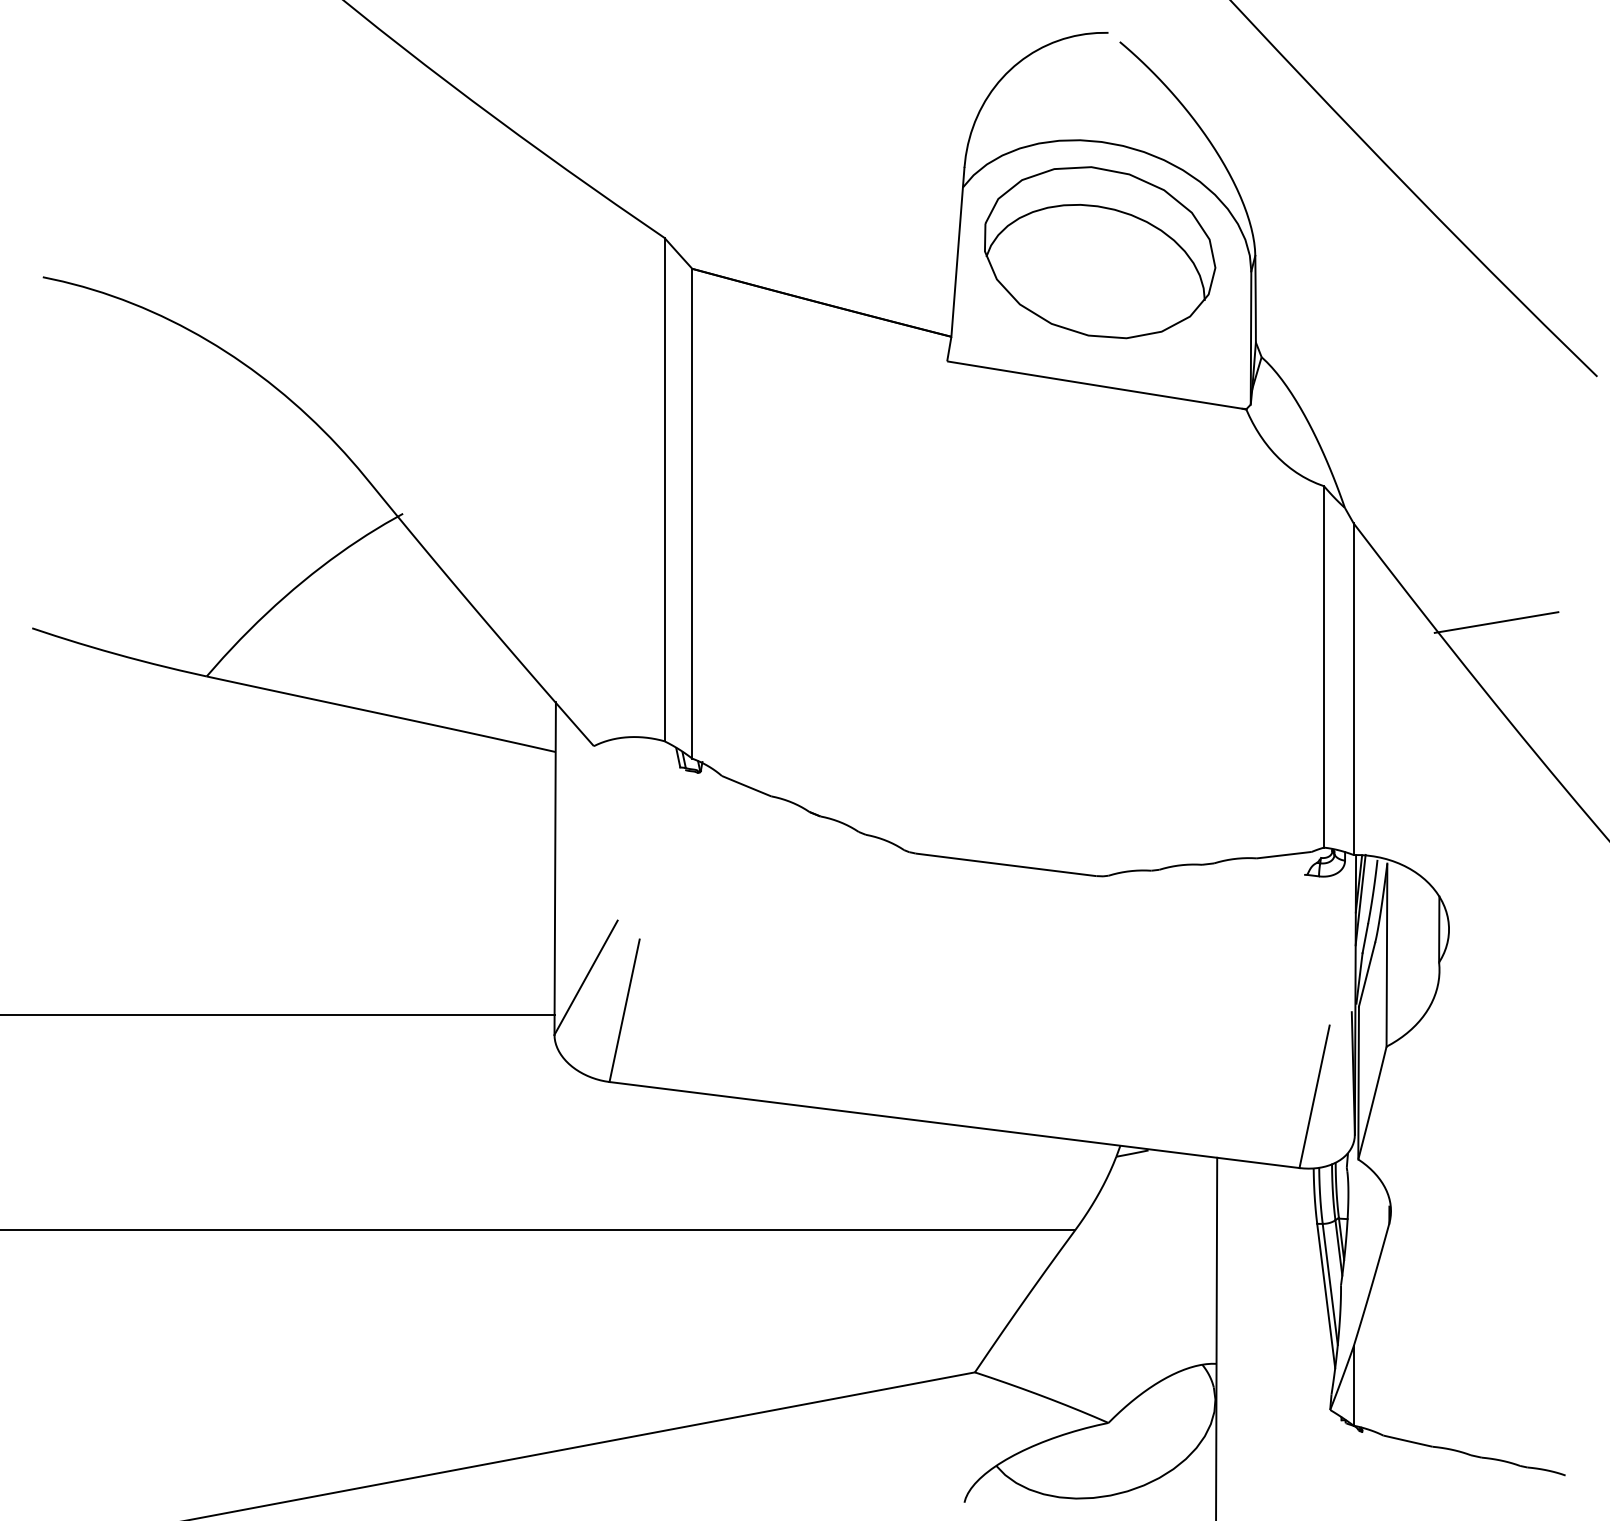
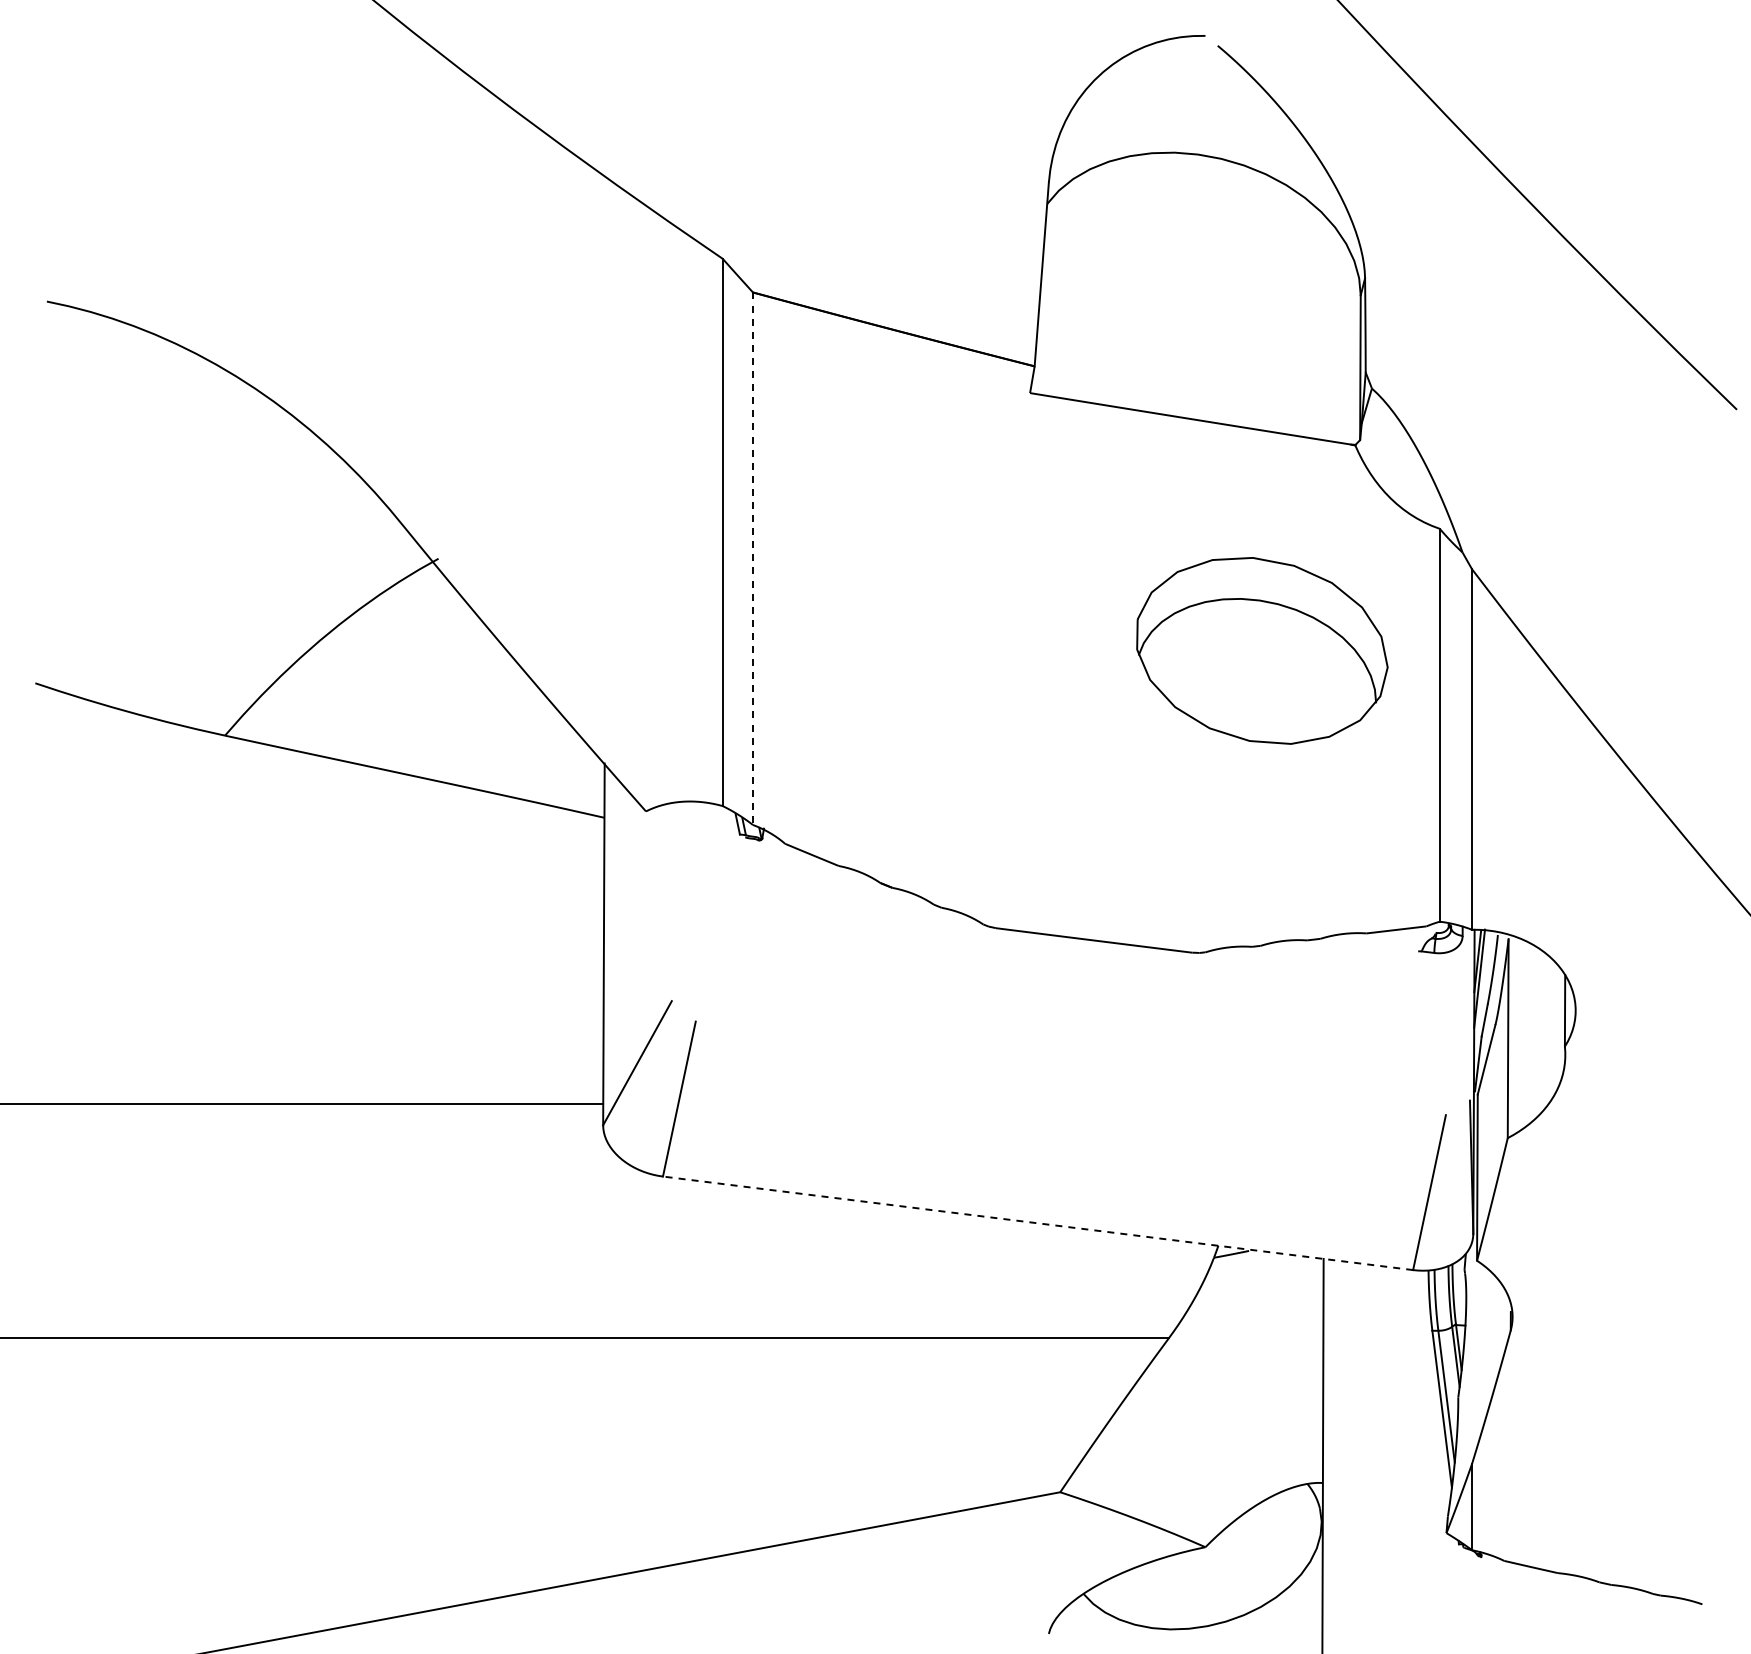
part: (1100, 252) -> (1262, 650), moved
line: (692, 514) -> (753, 559), solid -> dashed
line: (1496, 622) -> (1627, 676), removed
line: (954, 1125) -> (1038, 1223), solid -> dashed

